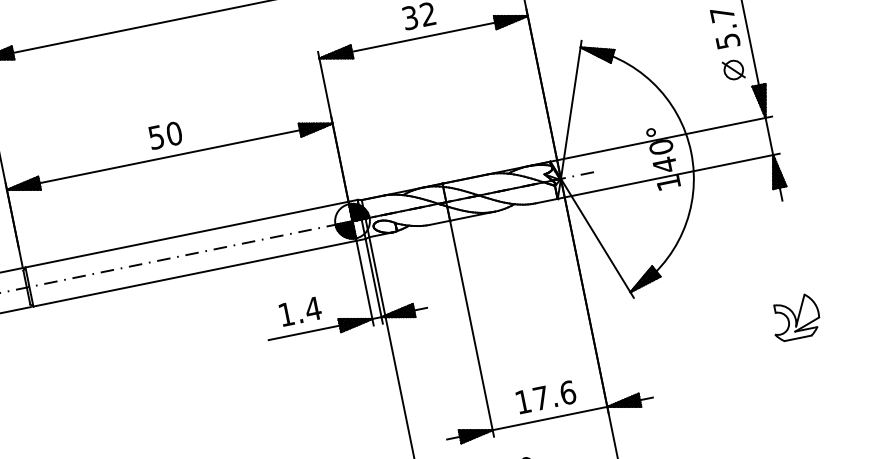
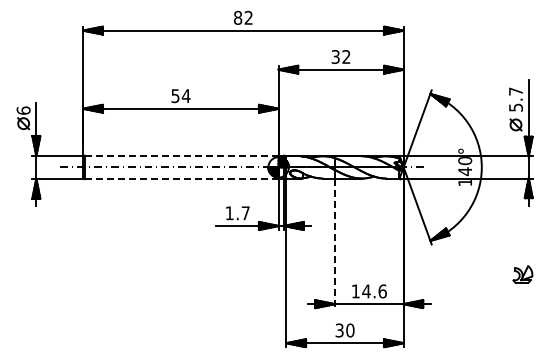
text: (173, 134) -> (185, 96), 50 -> 54
line: (186, 234) -> (181, 155), solid -> dashed
line: (194, 274) -> (181, 179), solid -> dashed
text: (312, 309) -> (245, 213), 1.4 -> 1.7
part: (795, 317) -> (522, 274), size x0.7
line: (471, 329) -> (334, 243), solid -> dashed
text: (541, 398) -> (366, 291), 17.6 -> 14.6

